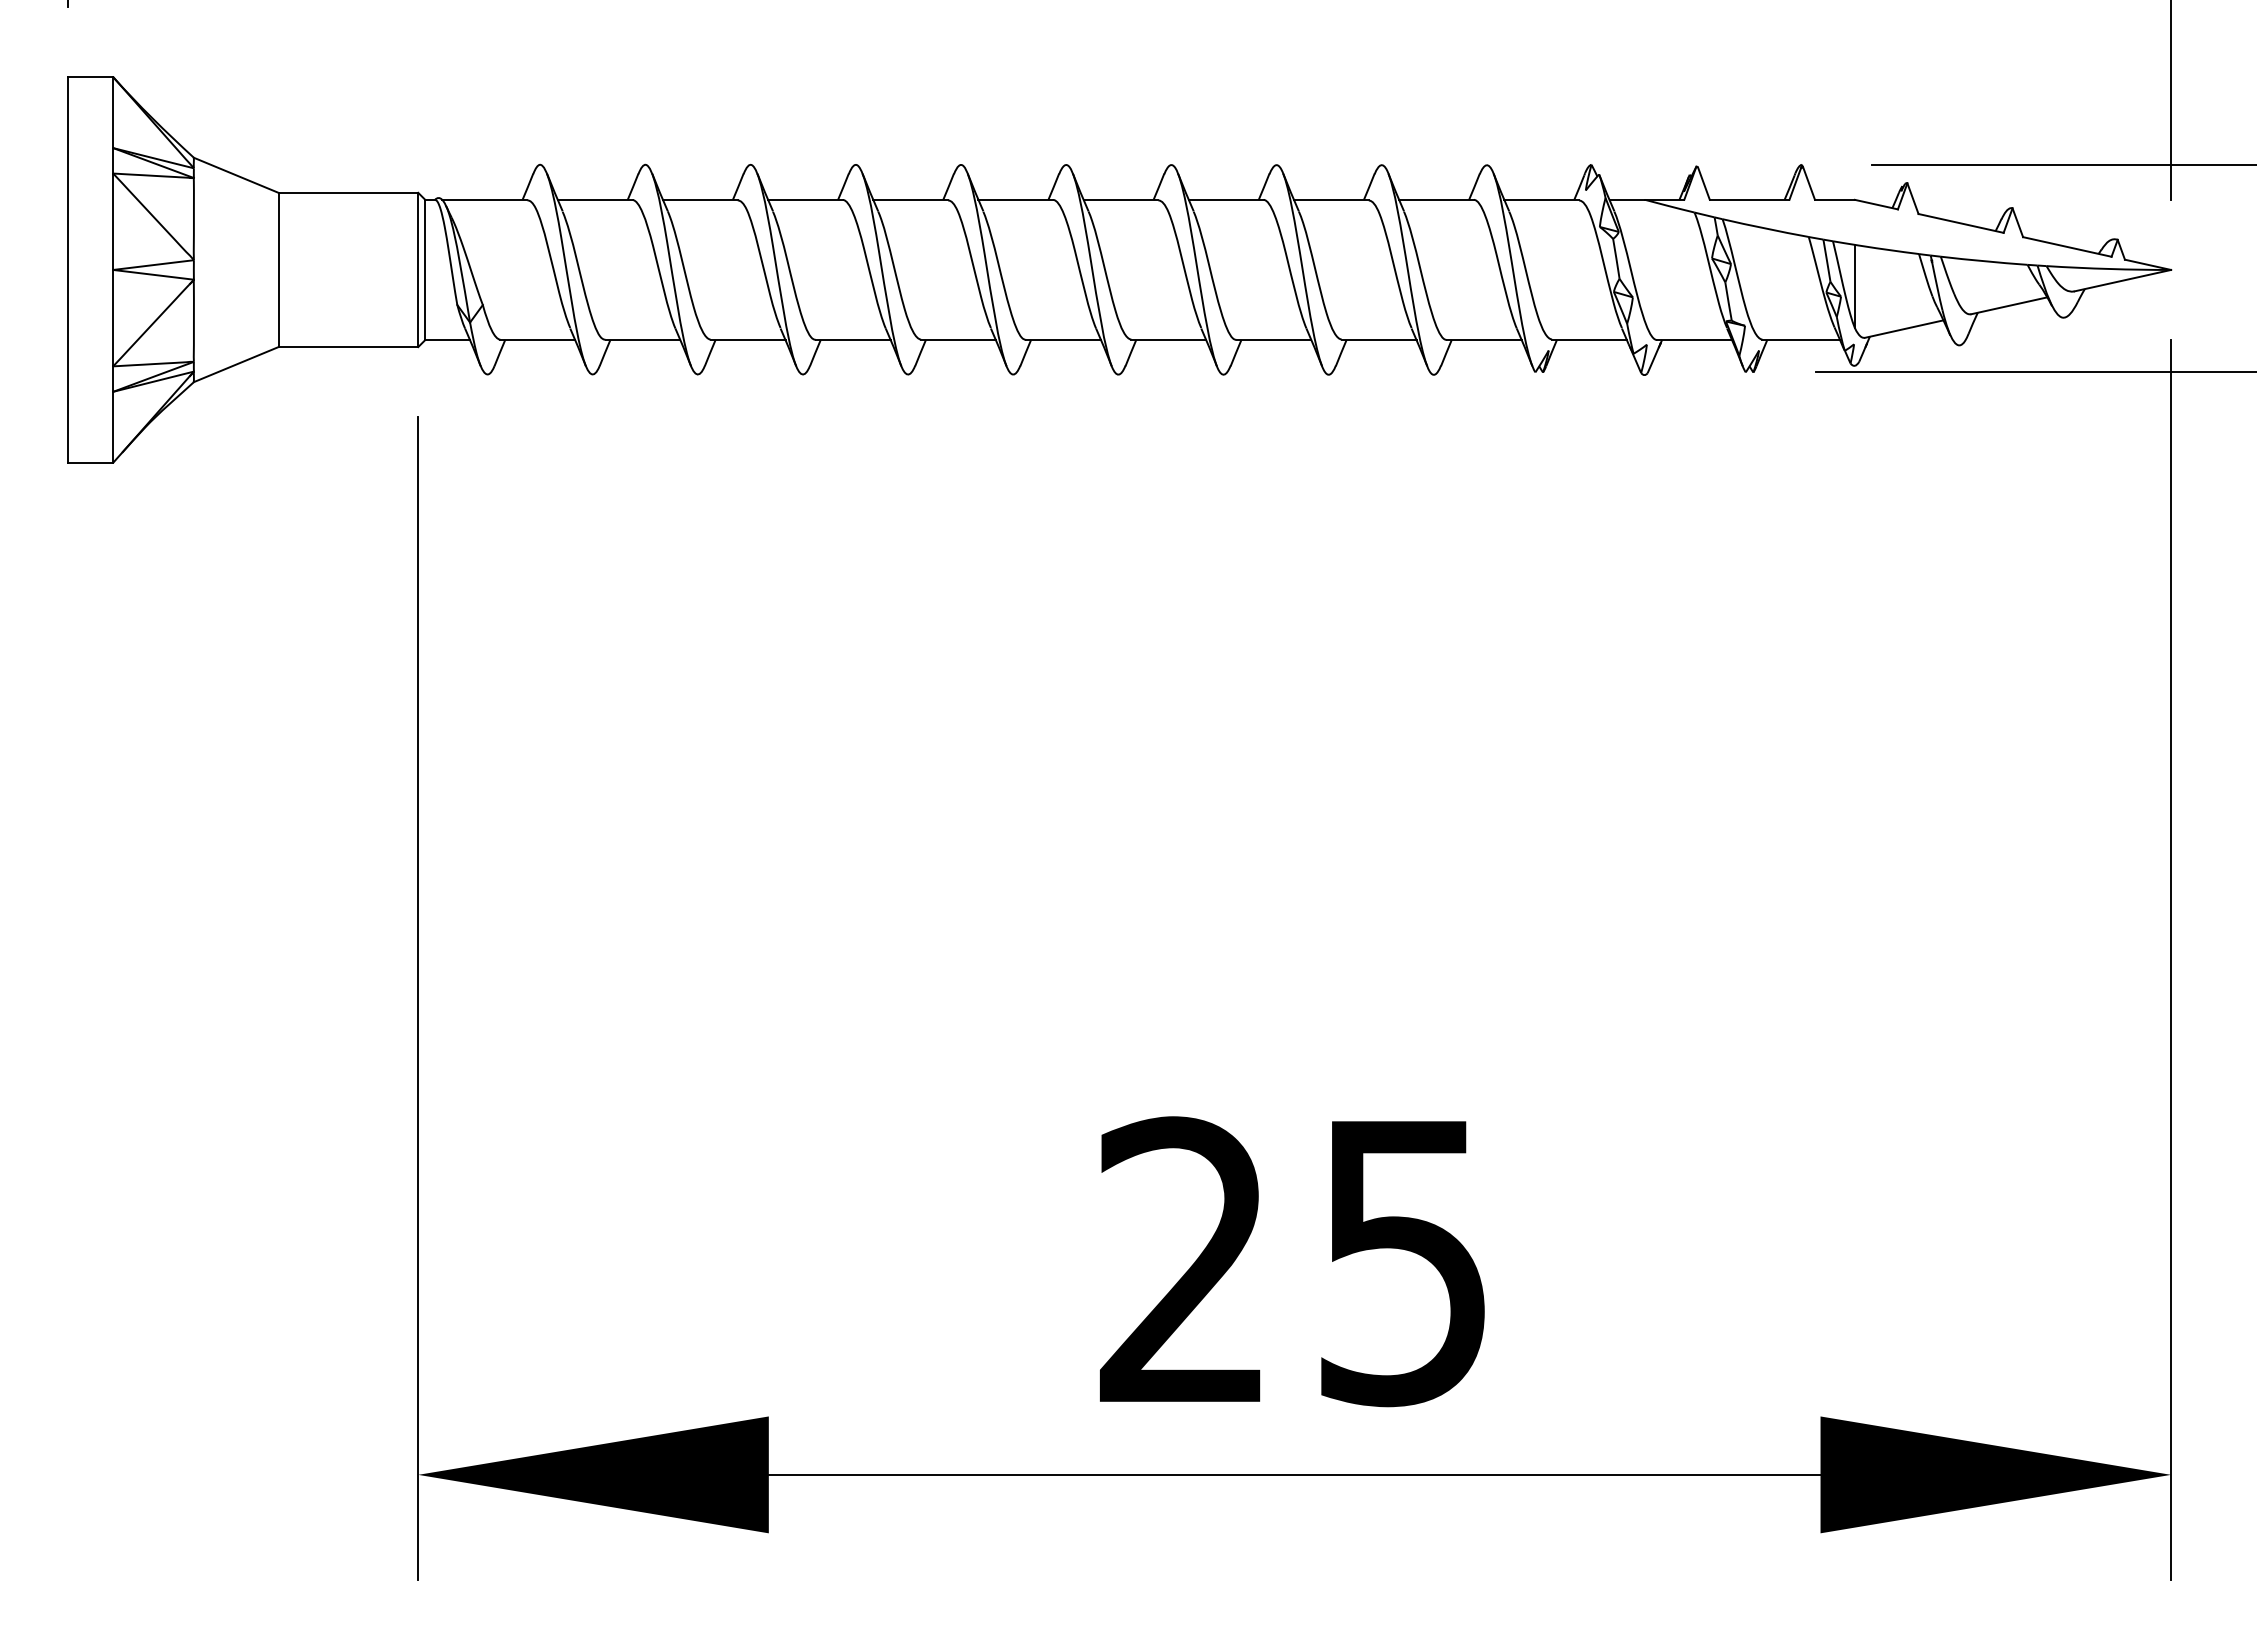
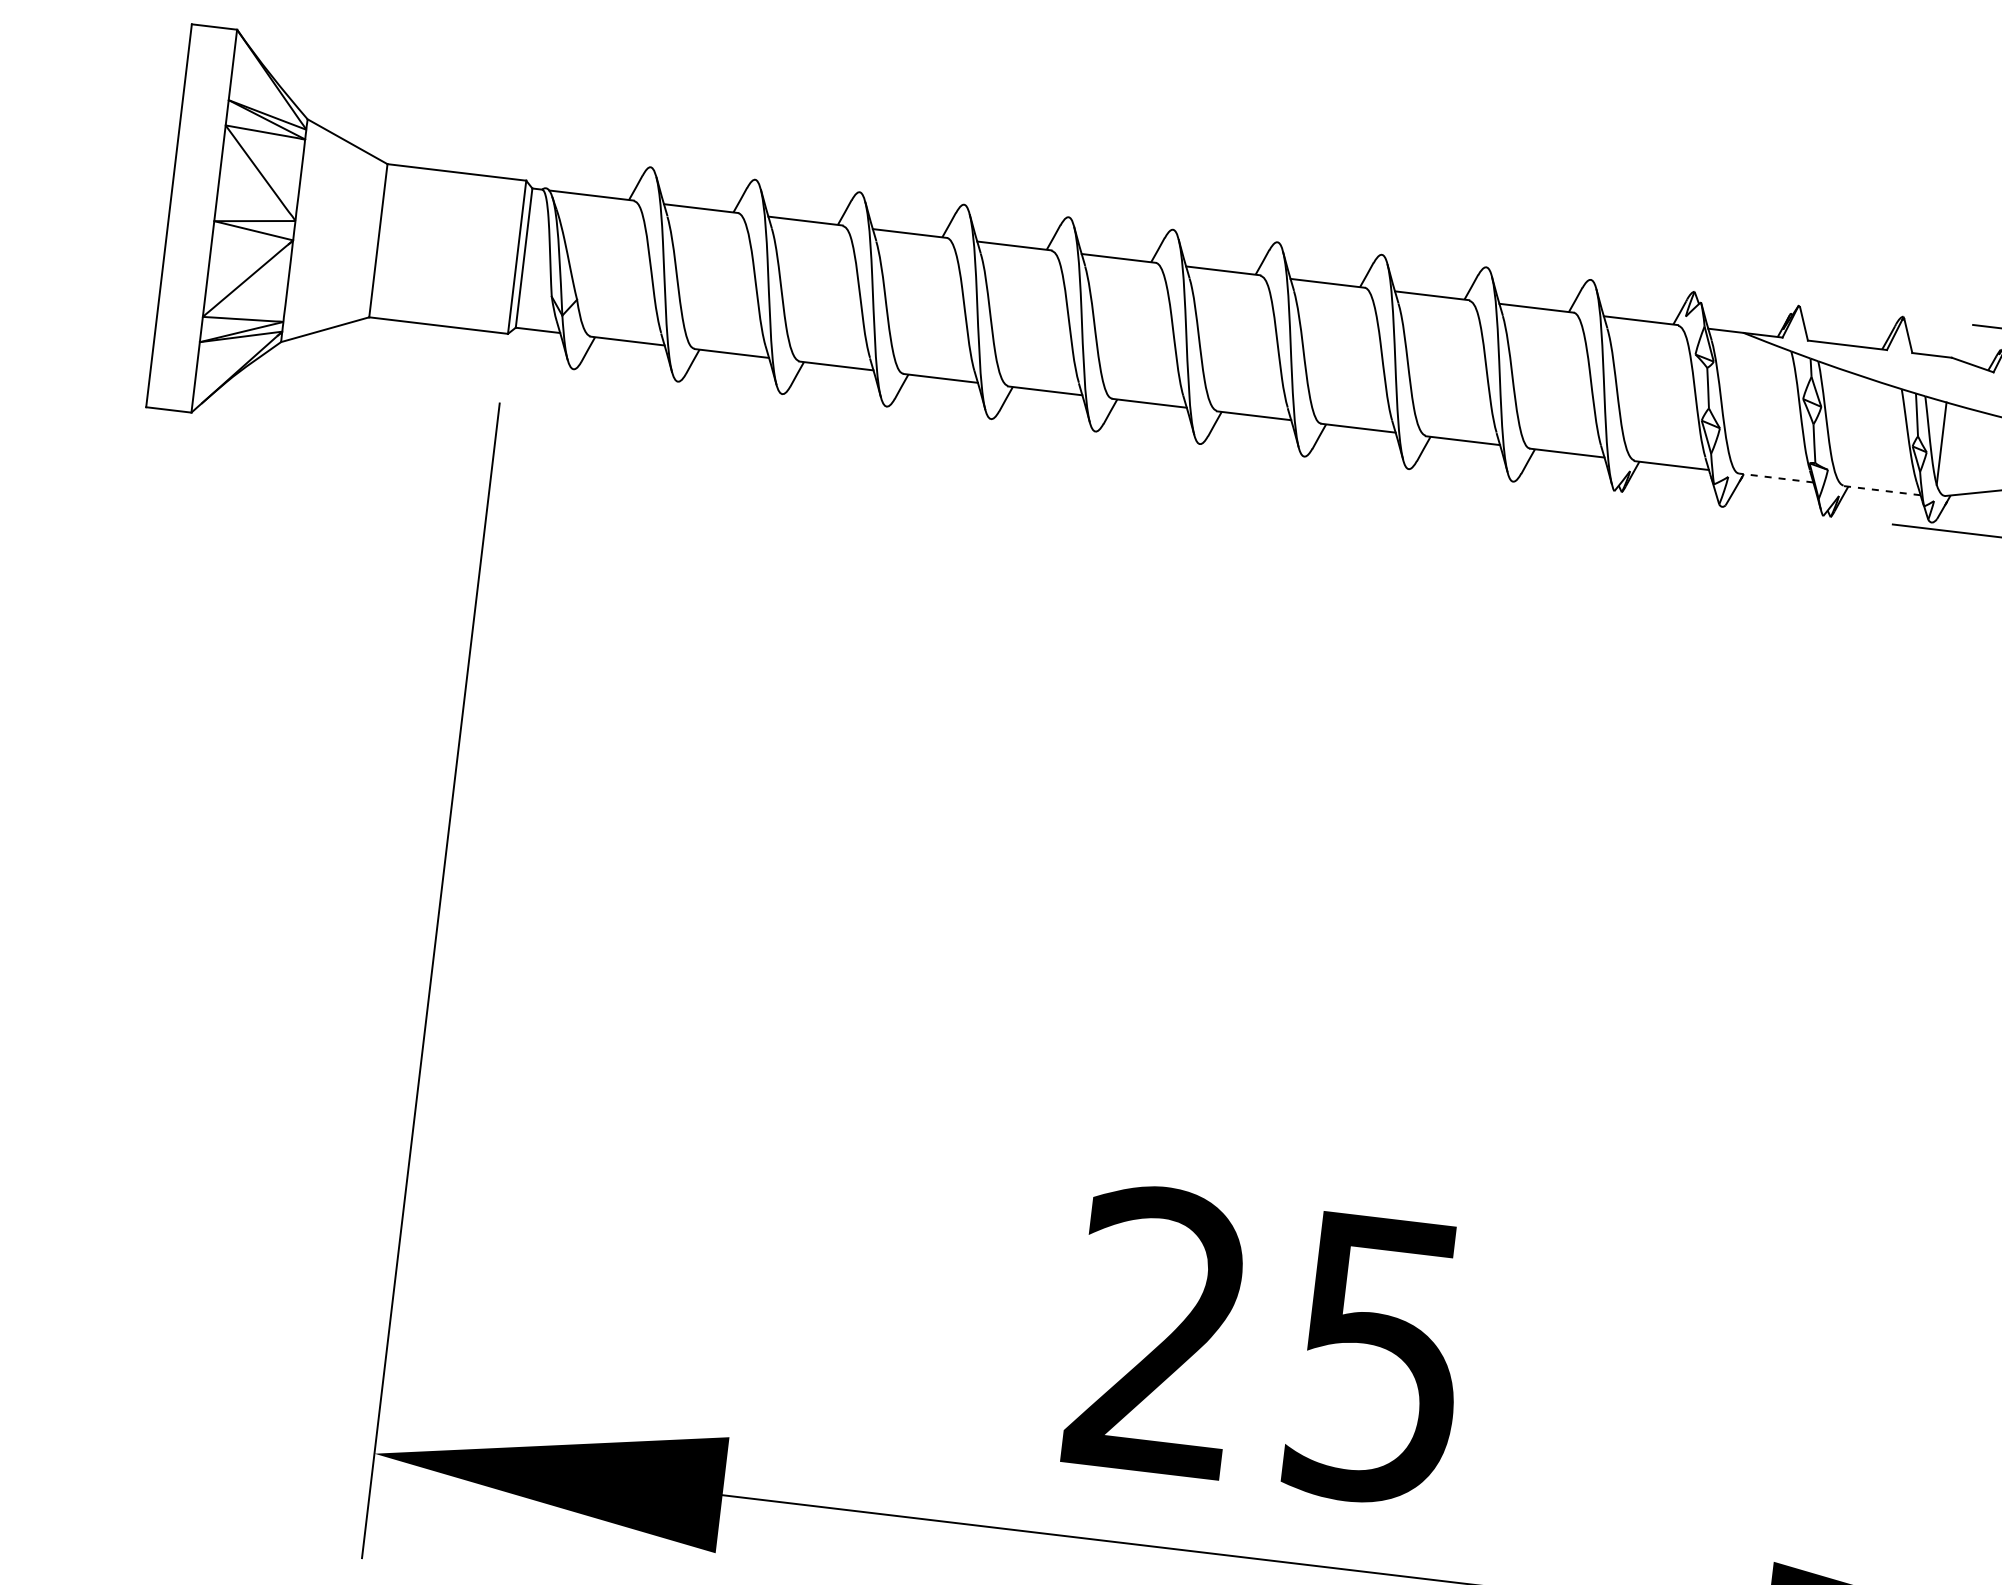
line: (1694, 340) -> (1776, 478), solid -> dashed
line: (1801, 340) -> (1882, 491), solid -> dashed

